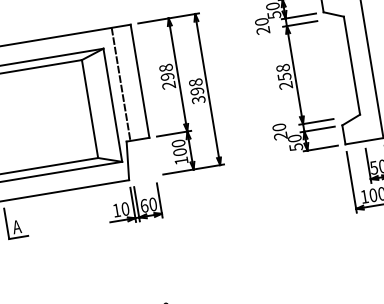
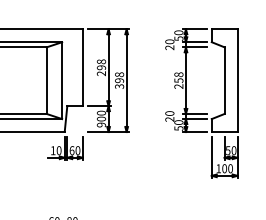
line: (120, 84) -> (69, 67), removed
text: (181, 160) -> (101, 124), 100 -> 900

